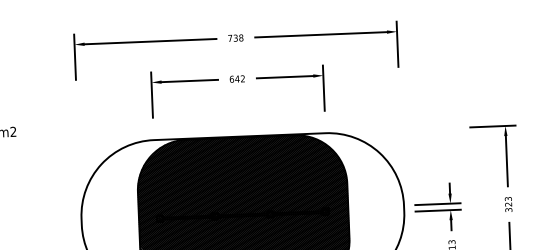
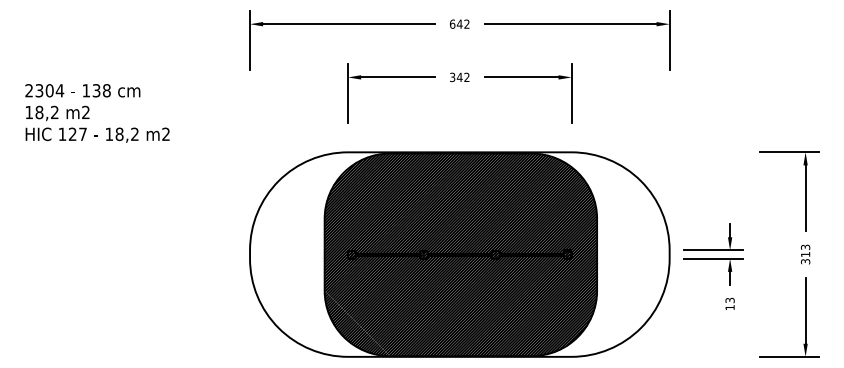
text: (235, 37) -> (459, 23), 738 -> 642
text: (231, 79) -> (452, 77), 642 -> 342
text: (508, 204) -> (805, 254), 323 -> 313

